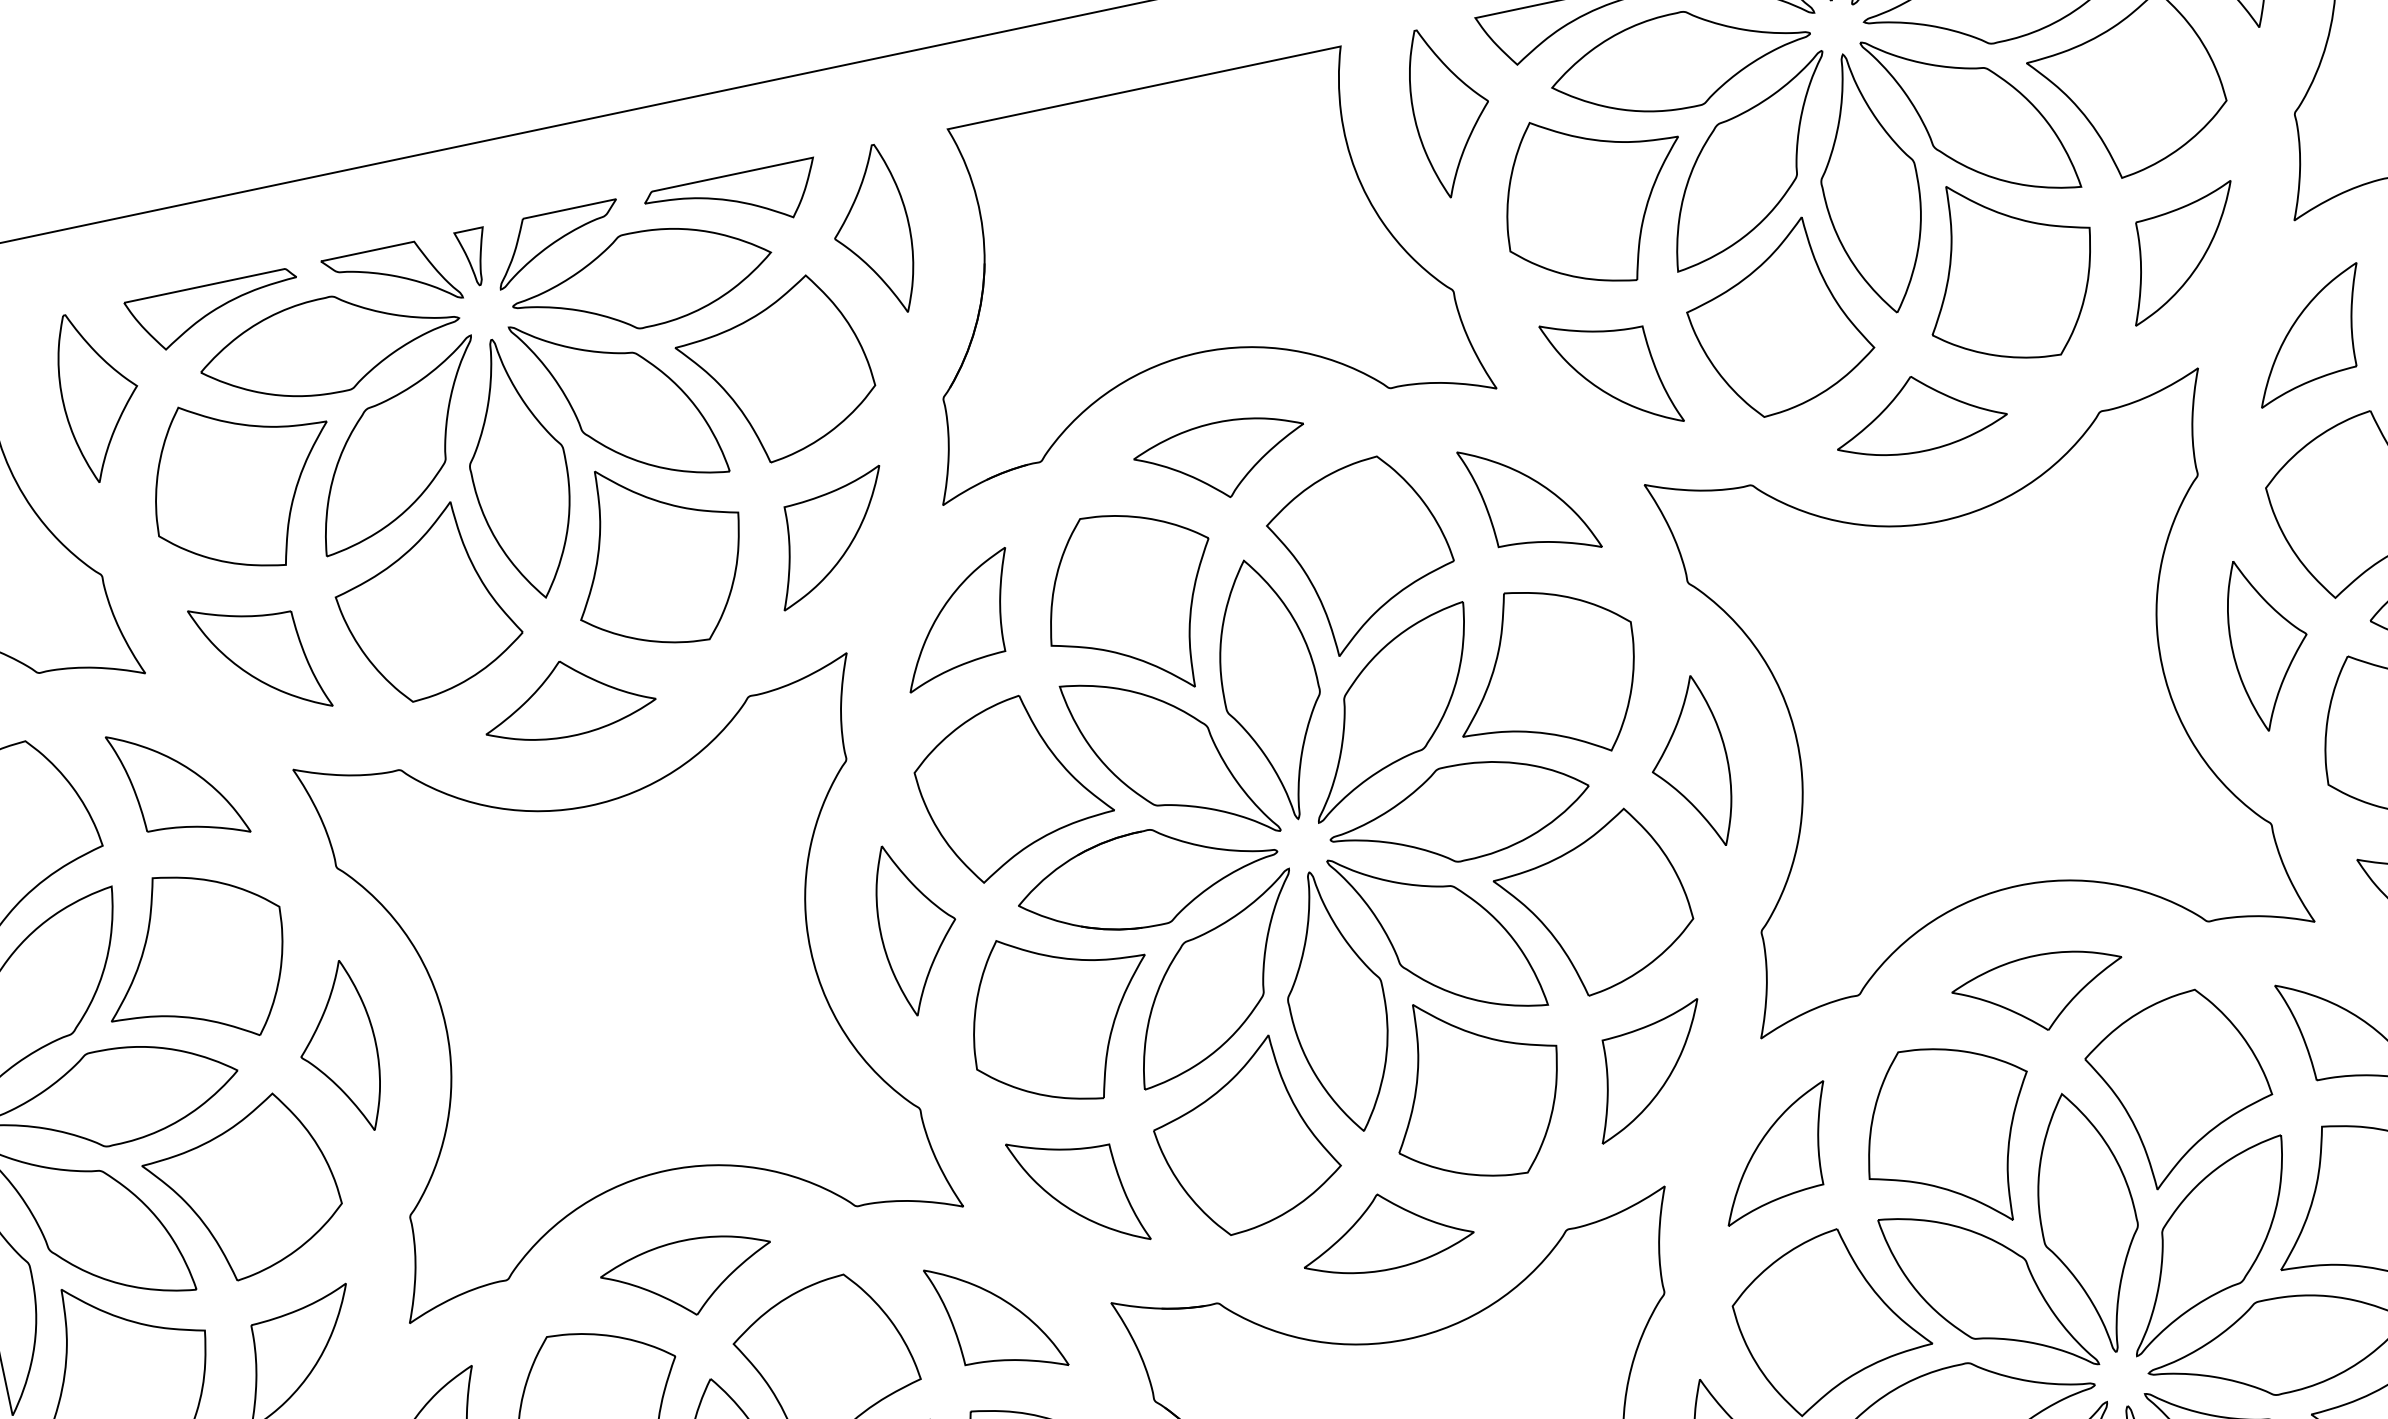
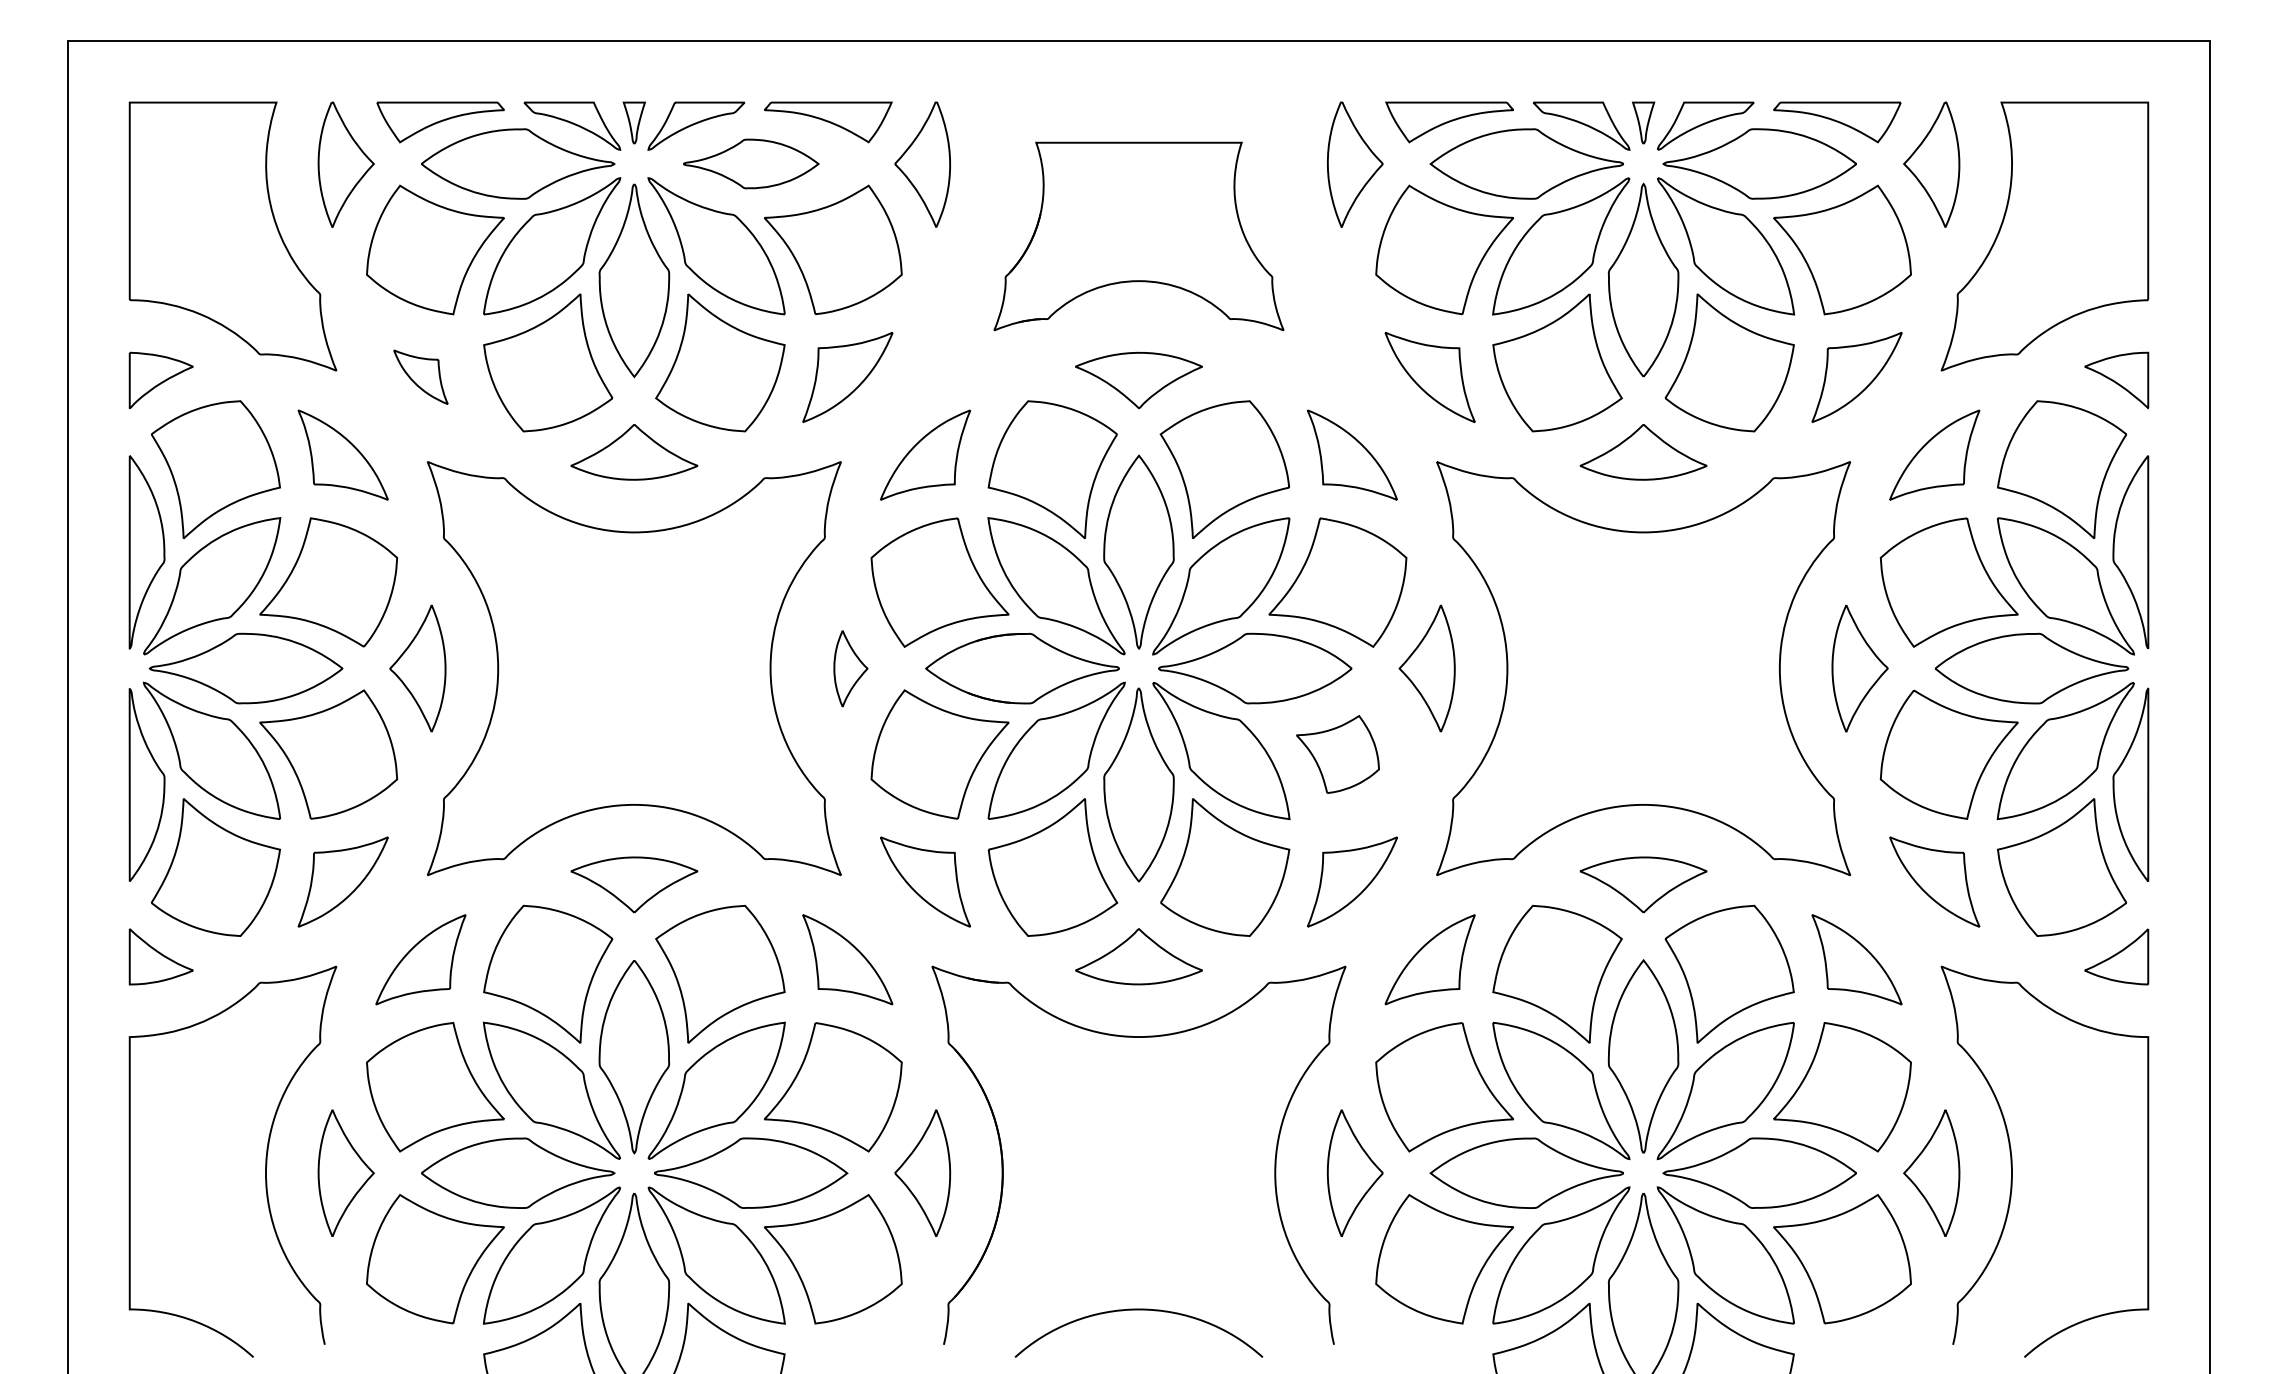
part: (1181, 267) -> (1138, 236), size x0.7
part: (642, 278) -> (751, 163), size x0.7
part: (259, 657) -> (420, 376), size x0.6
part: (1593, 904) -> (1337, 754), size x0.6
part: (917, 927) -> (850, 668), size x0.6

